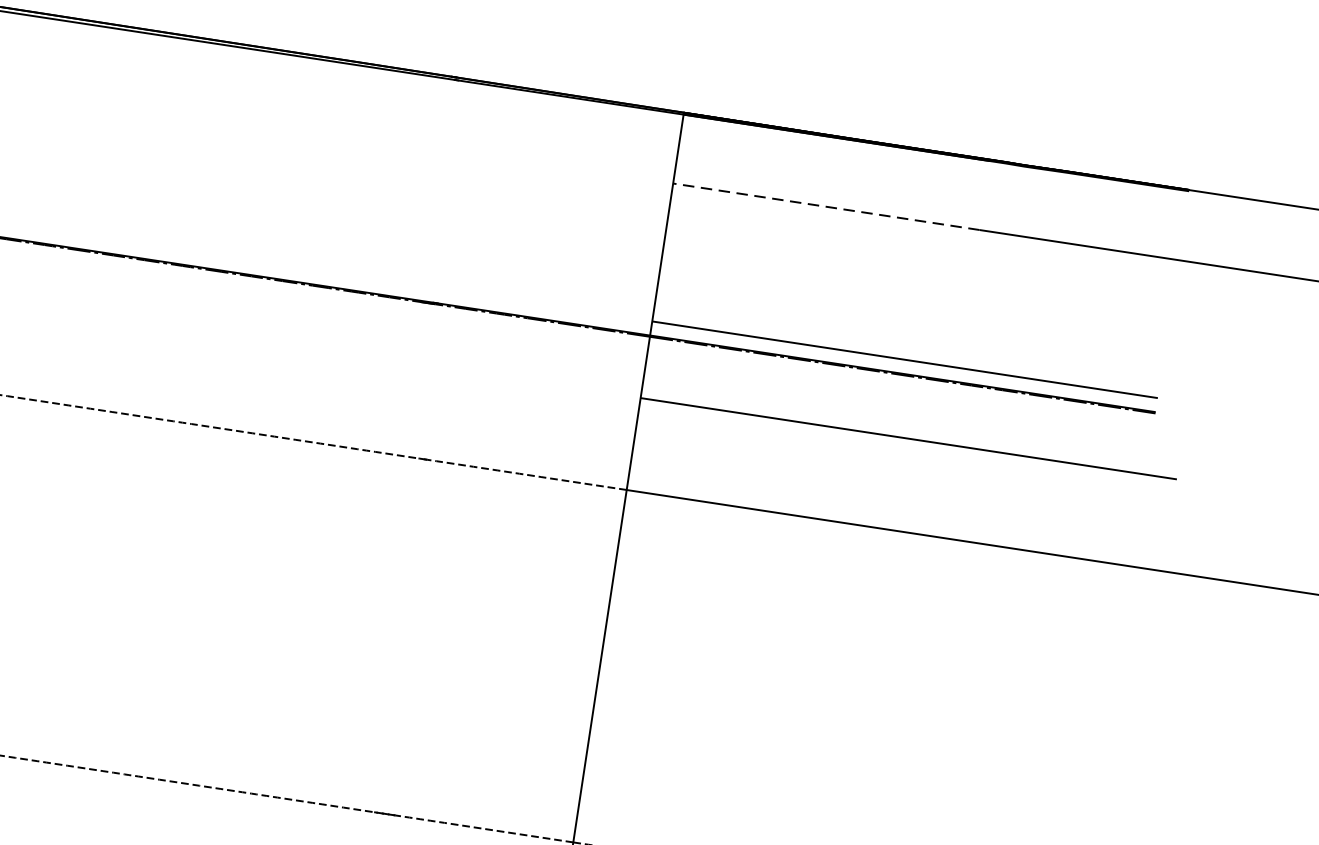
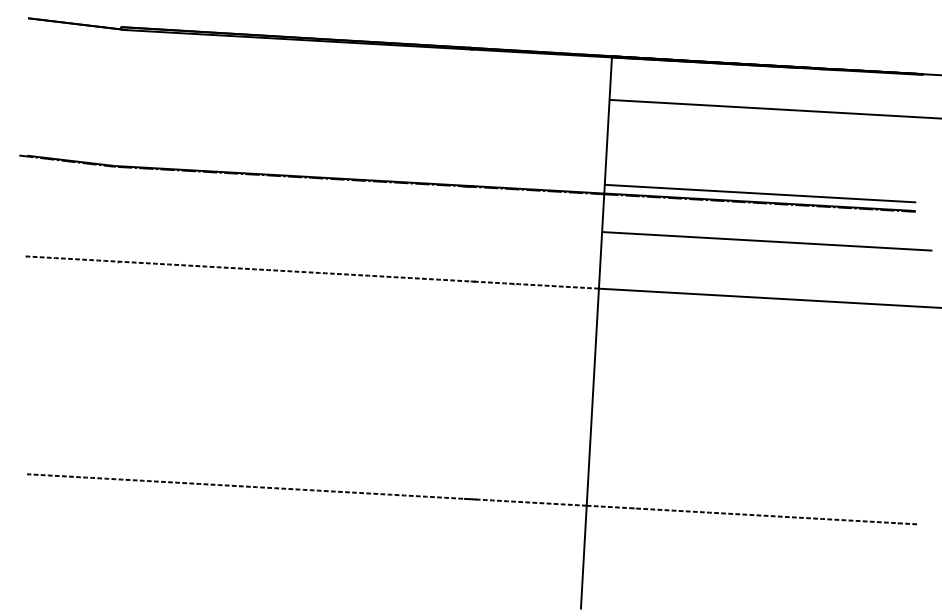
line: (825, 207) -> (703, 105), dashed -> solid

